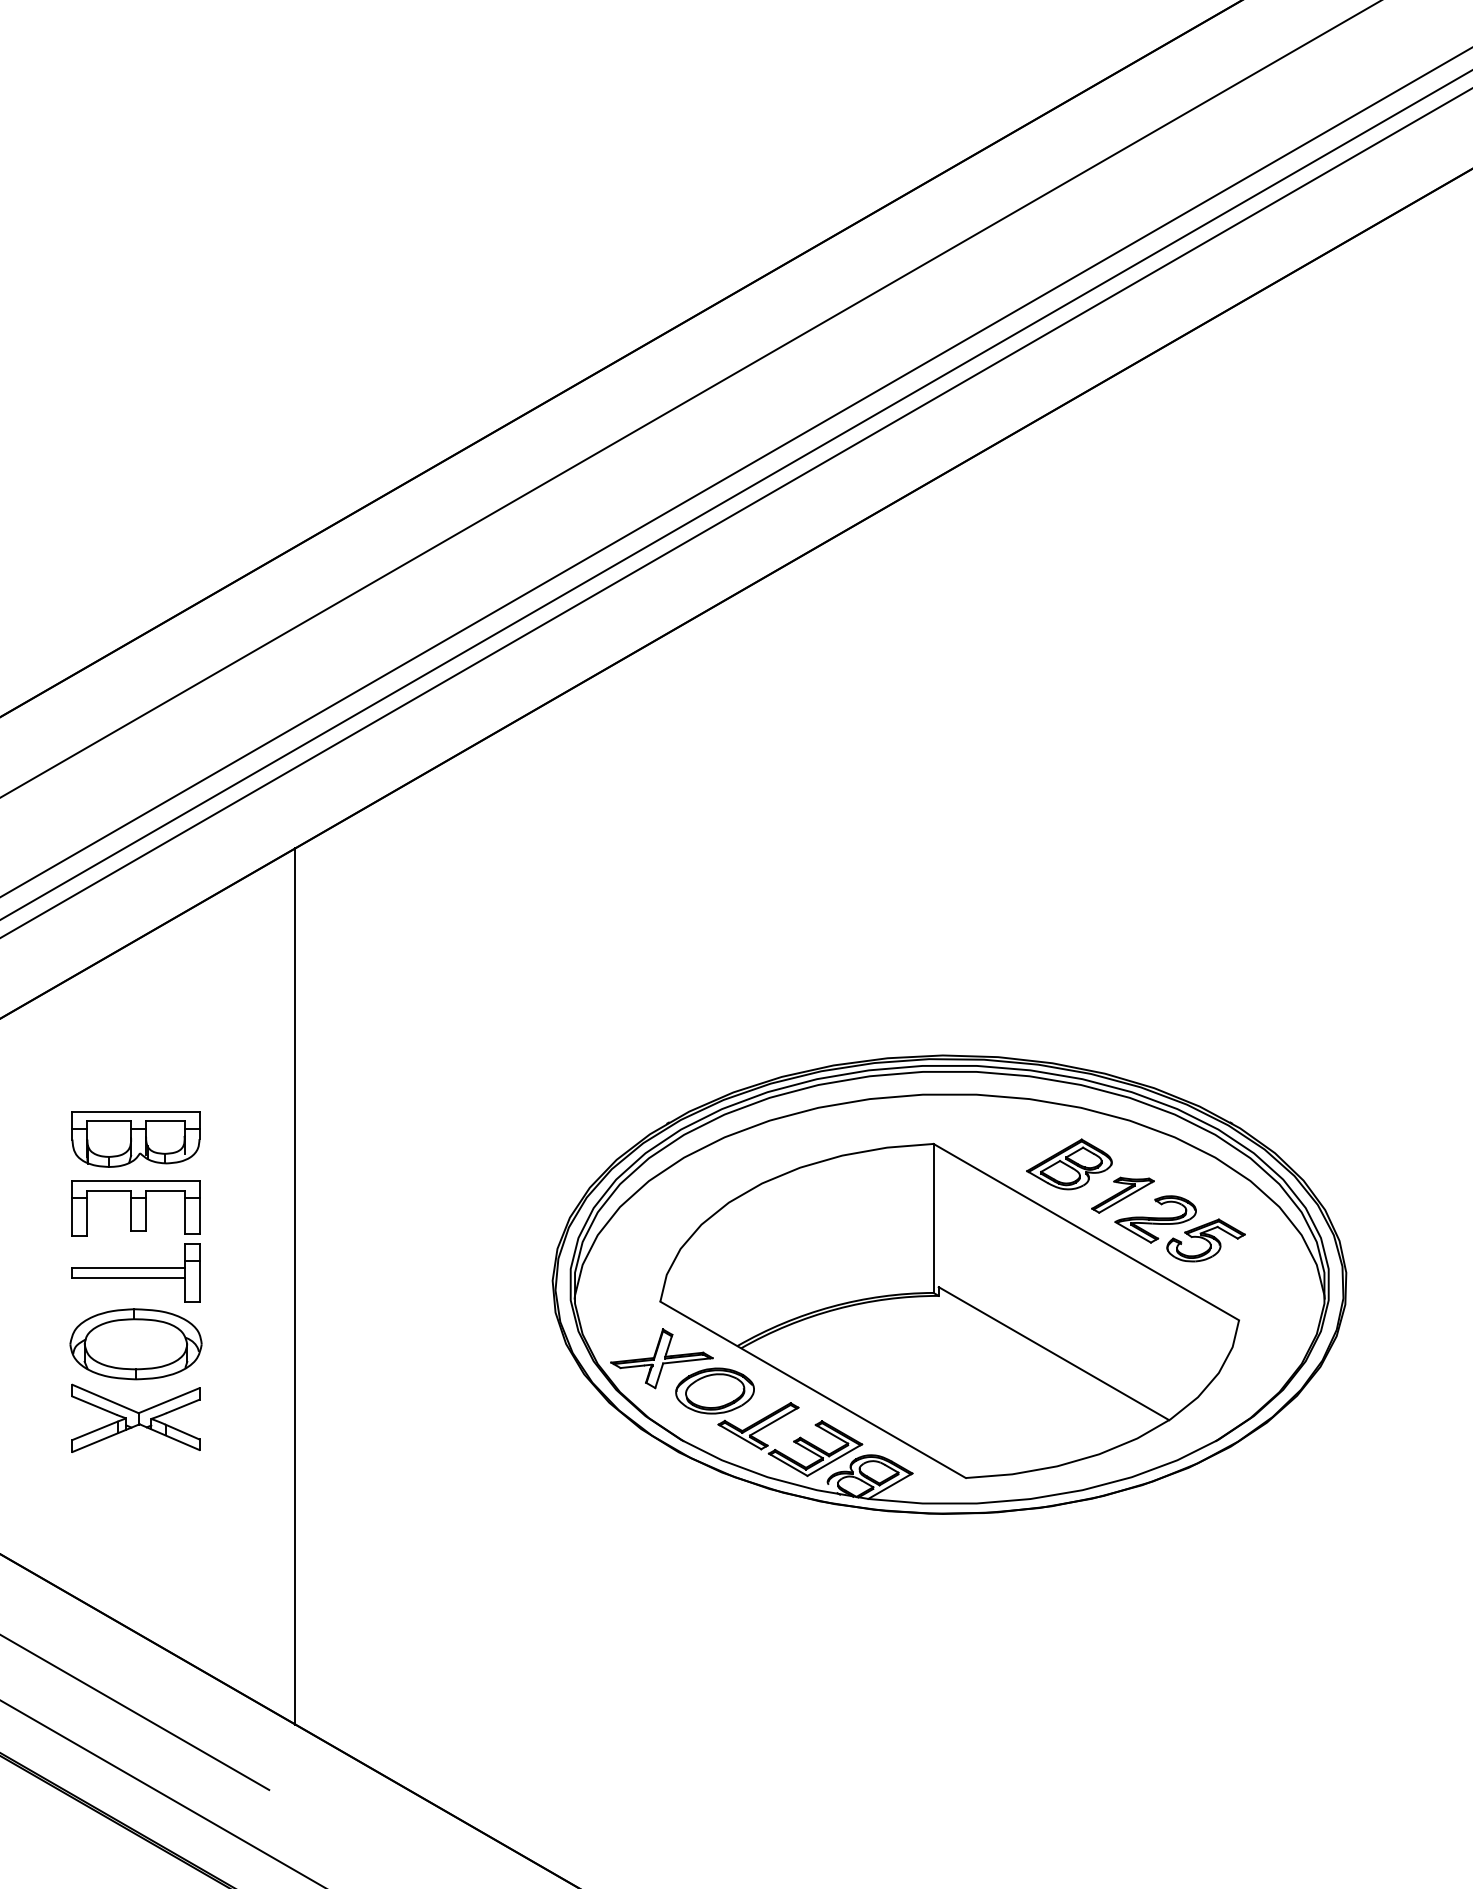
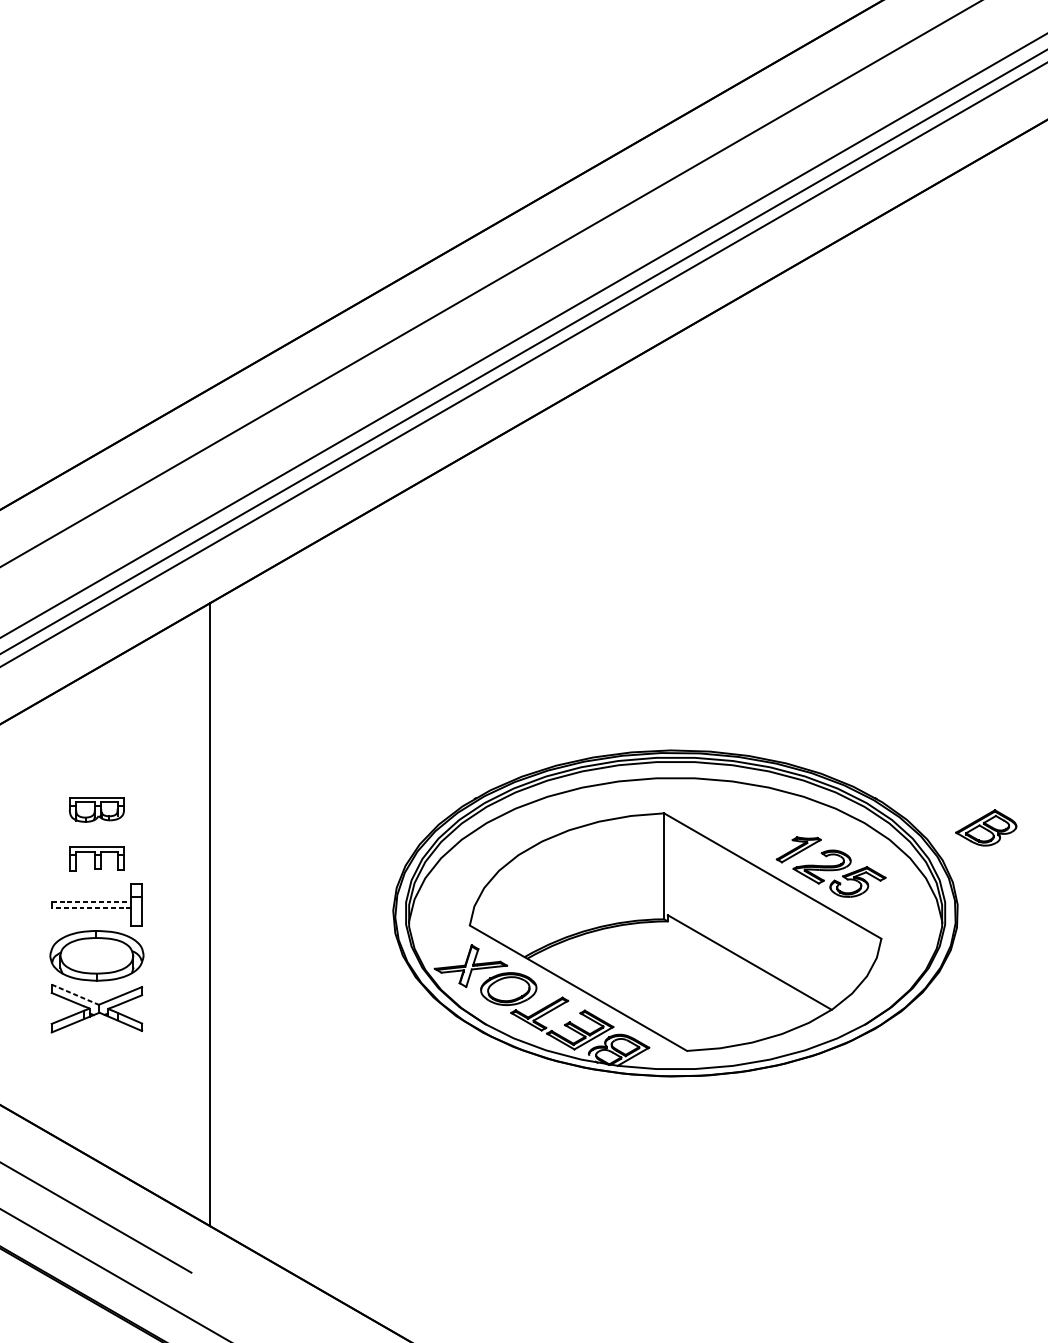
part: (135, 1139) -> (96, 810), size x0.6
part: (1069, 1164) -> (986, 827), moved
part: (135, 1208) -> (96, 859), size x0.6
line: (128, 1267) -> (91, 901), solid -> dashed
line: (128, 1277) -> (91, 908), solid -> dashed
line: (106, 1399) -> (75, 995), solid -> dashed

